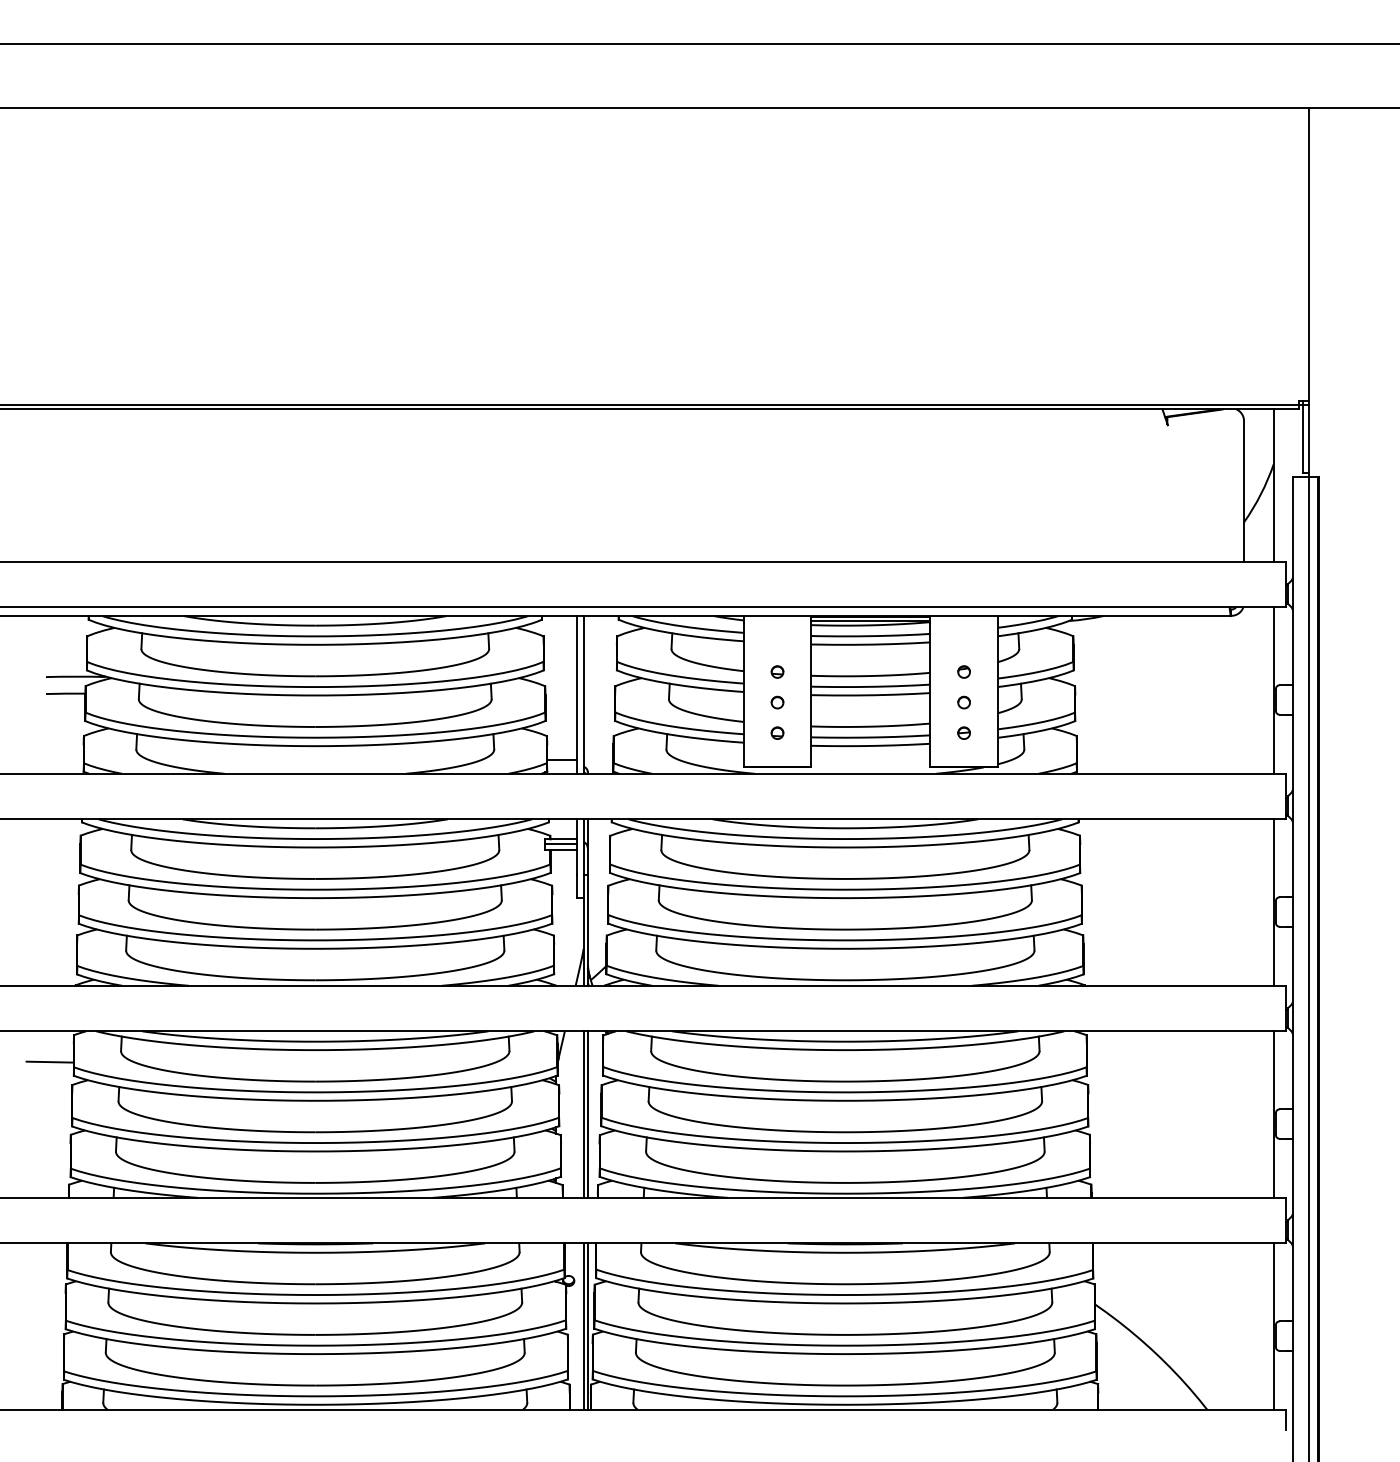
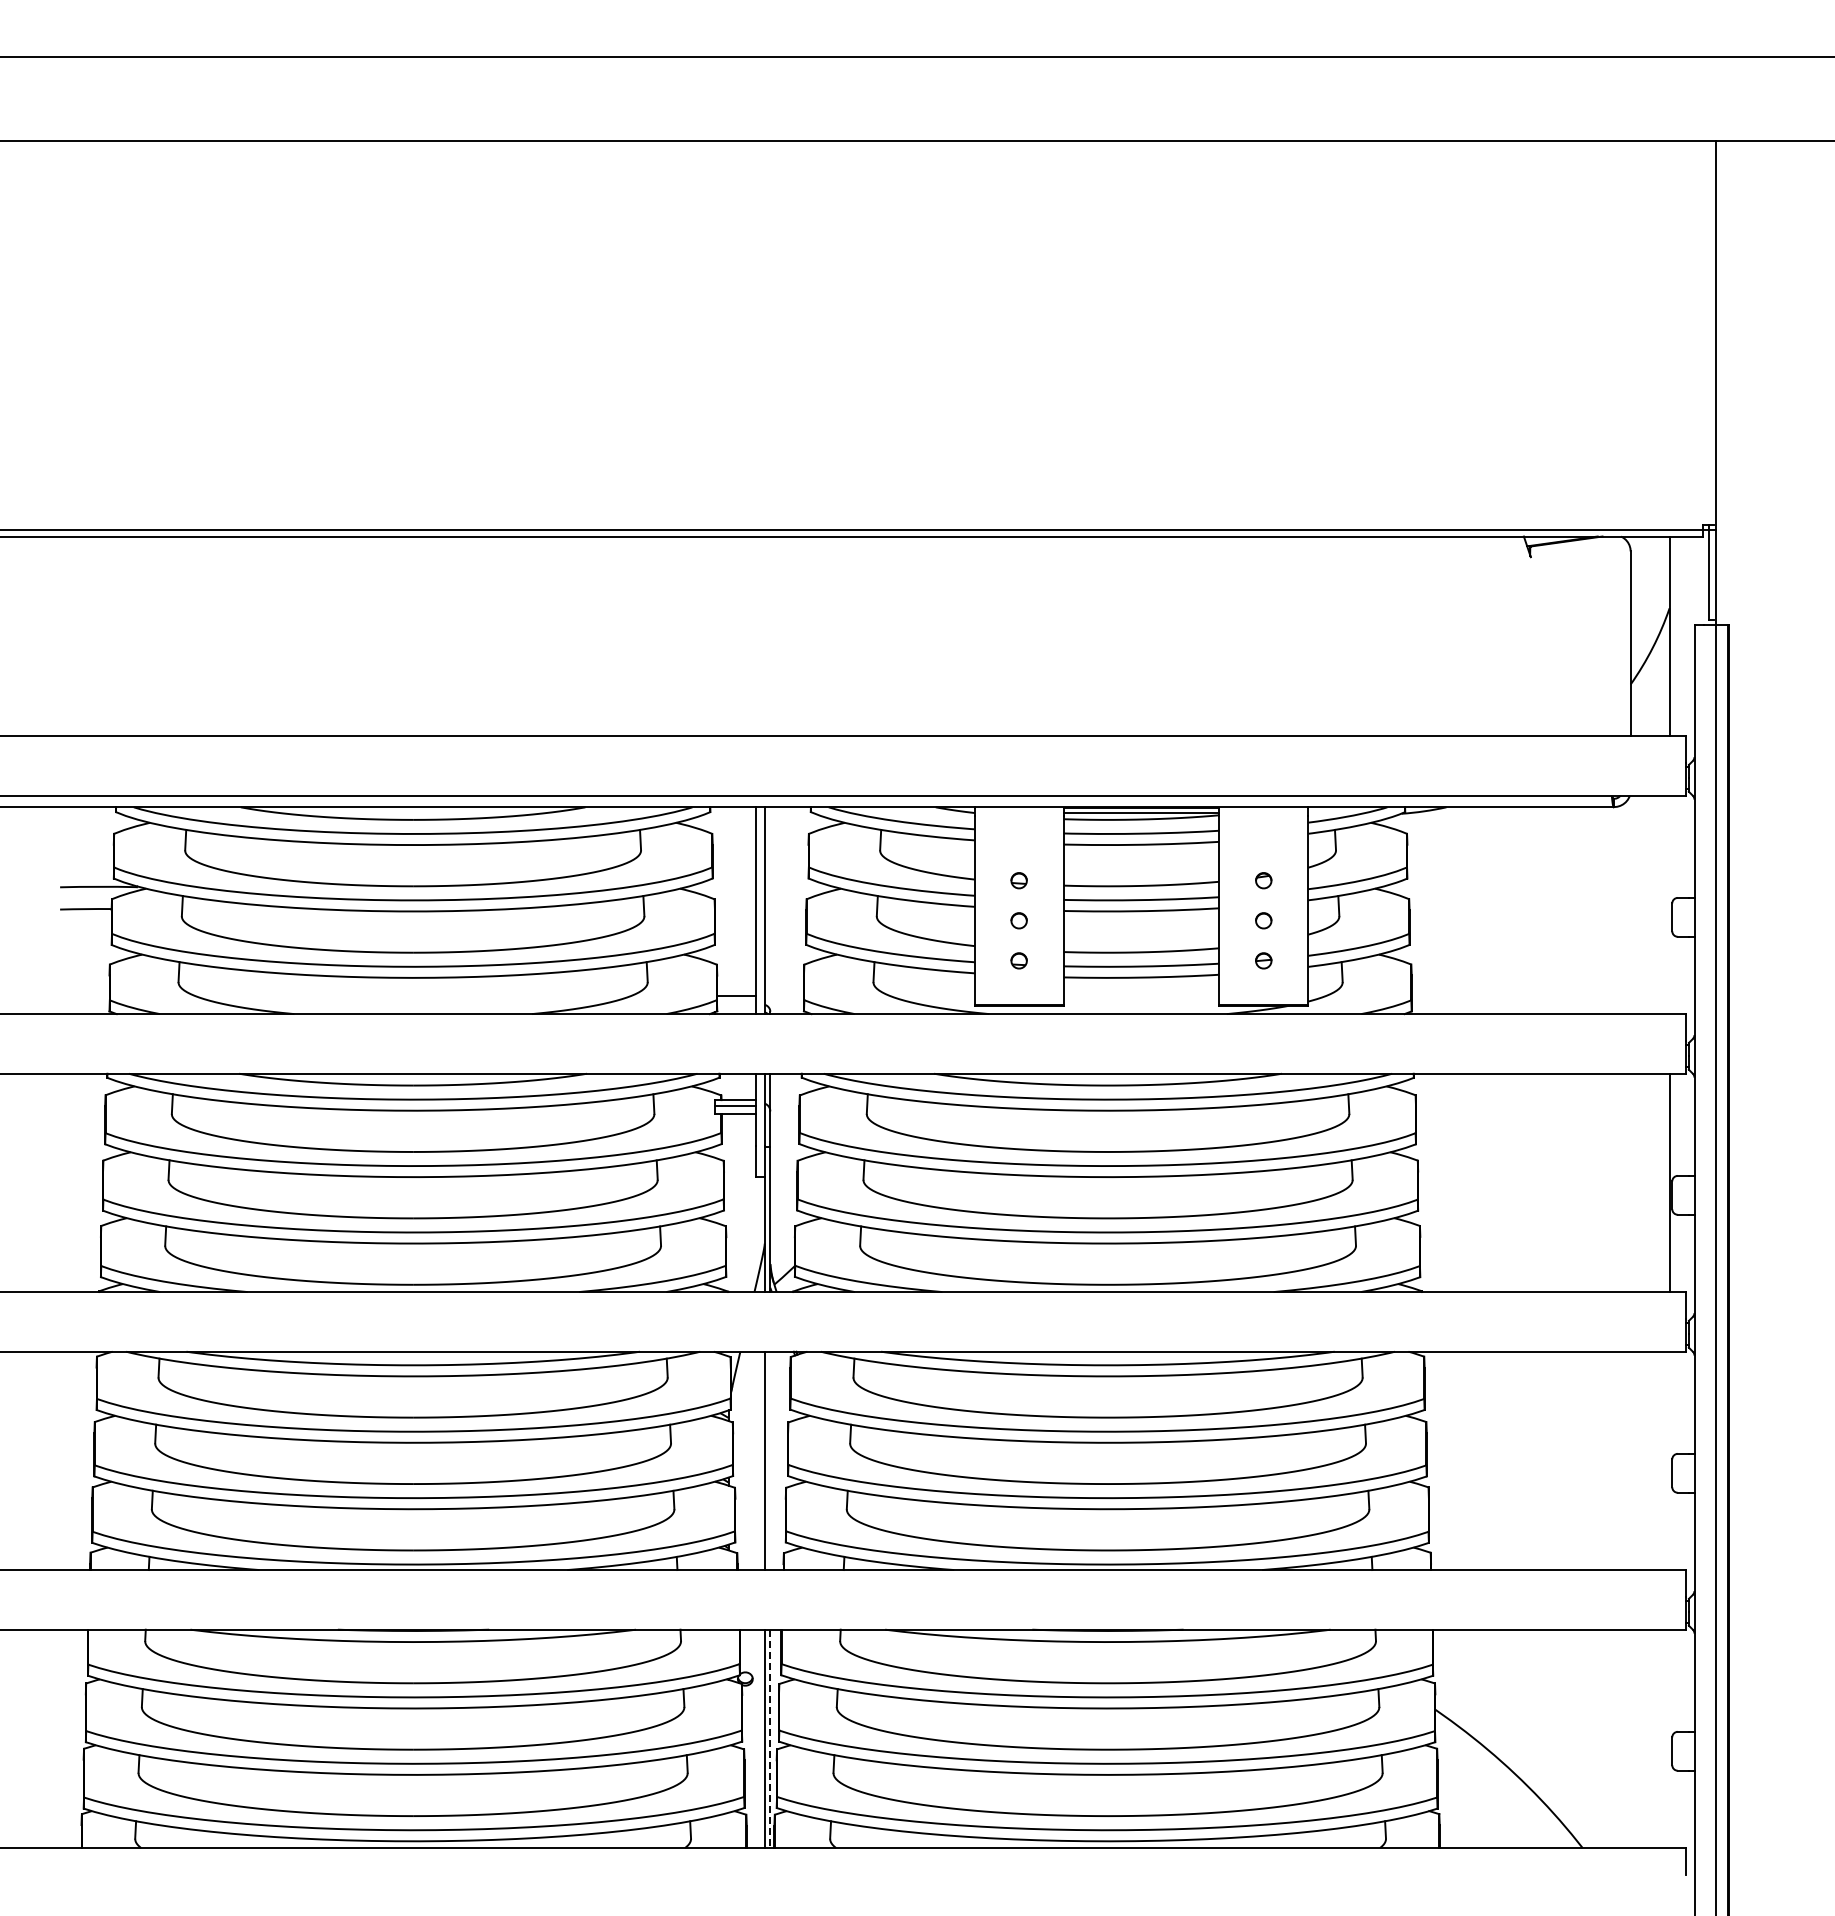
line: (1273, 690) -> (1669, 904), removed
line: (50, 1061) -> (65, 1391), removed
line: (587, 1114) -> (770, 1460), removed
line: (1273, 1114) -> (1669, 1460), removed
line: (1273, 1326) -> (1669, 1738), removed
line: (587, 1327) -> (770, 1739), solid -> dashed

